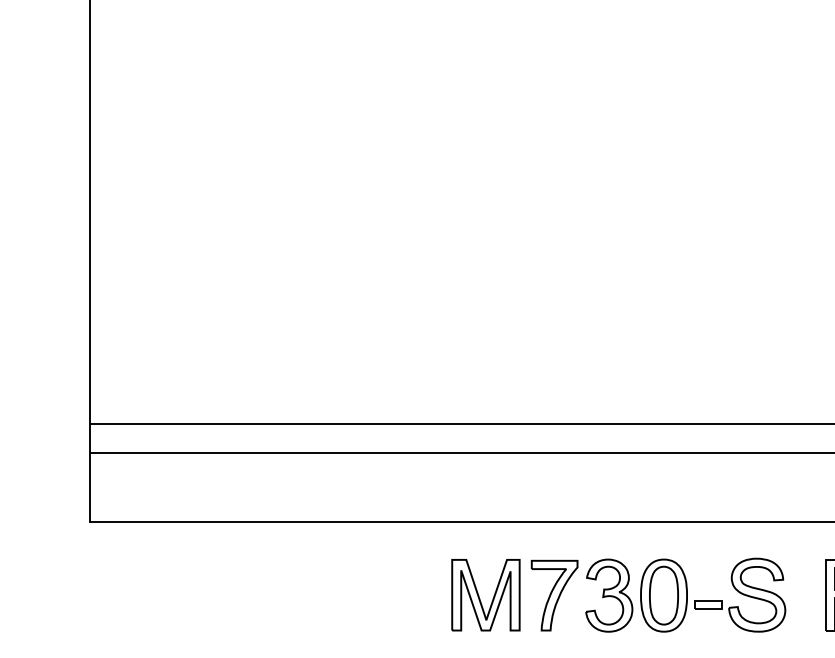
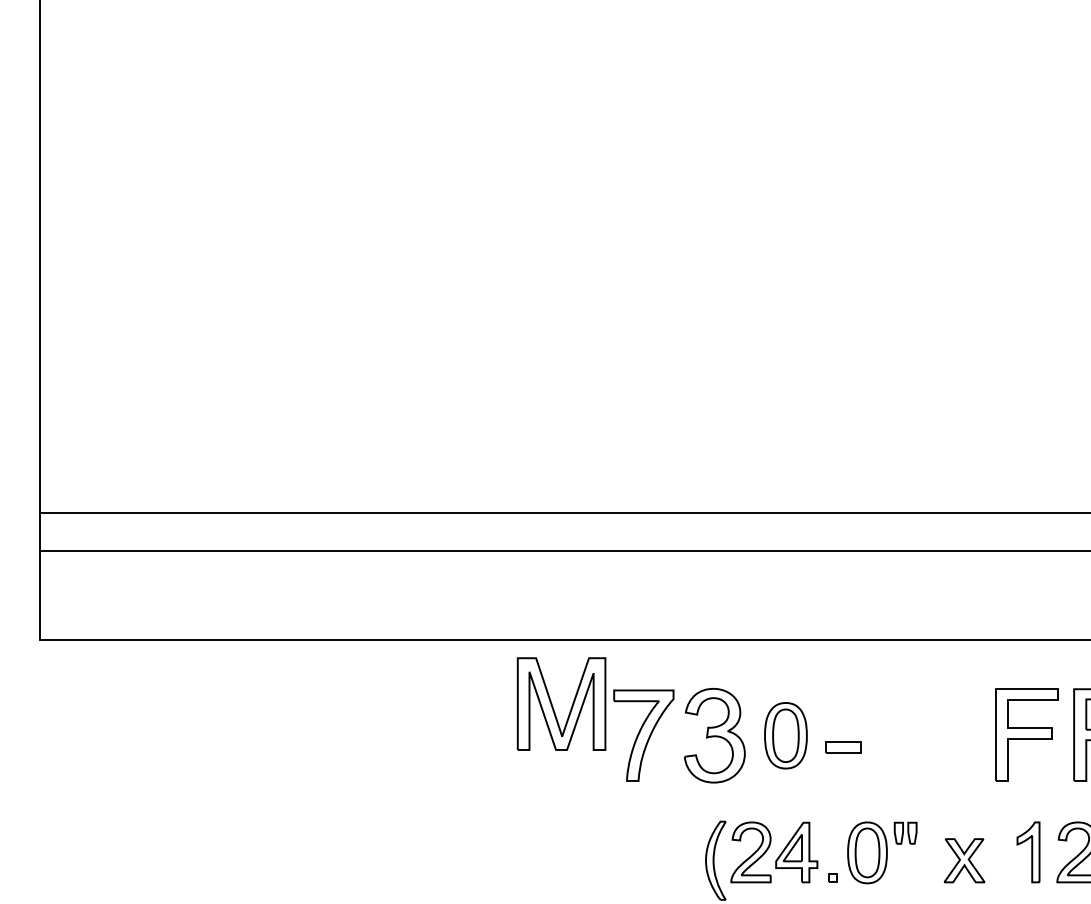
part: (756, 594) -> (906, 734), removed
part: (663, 595) -> (785, 735), size x0.7
part: (479, 597) -> (553, 706), moved

